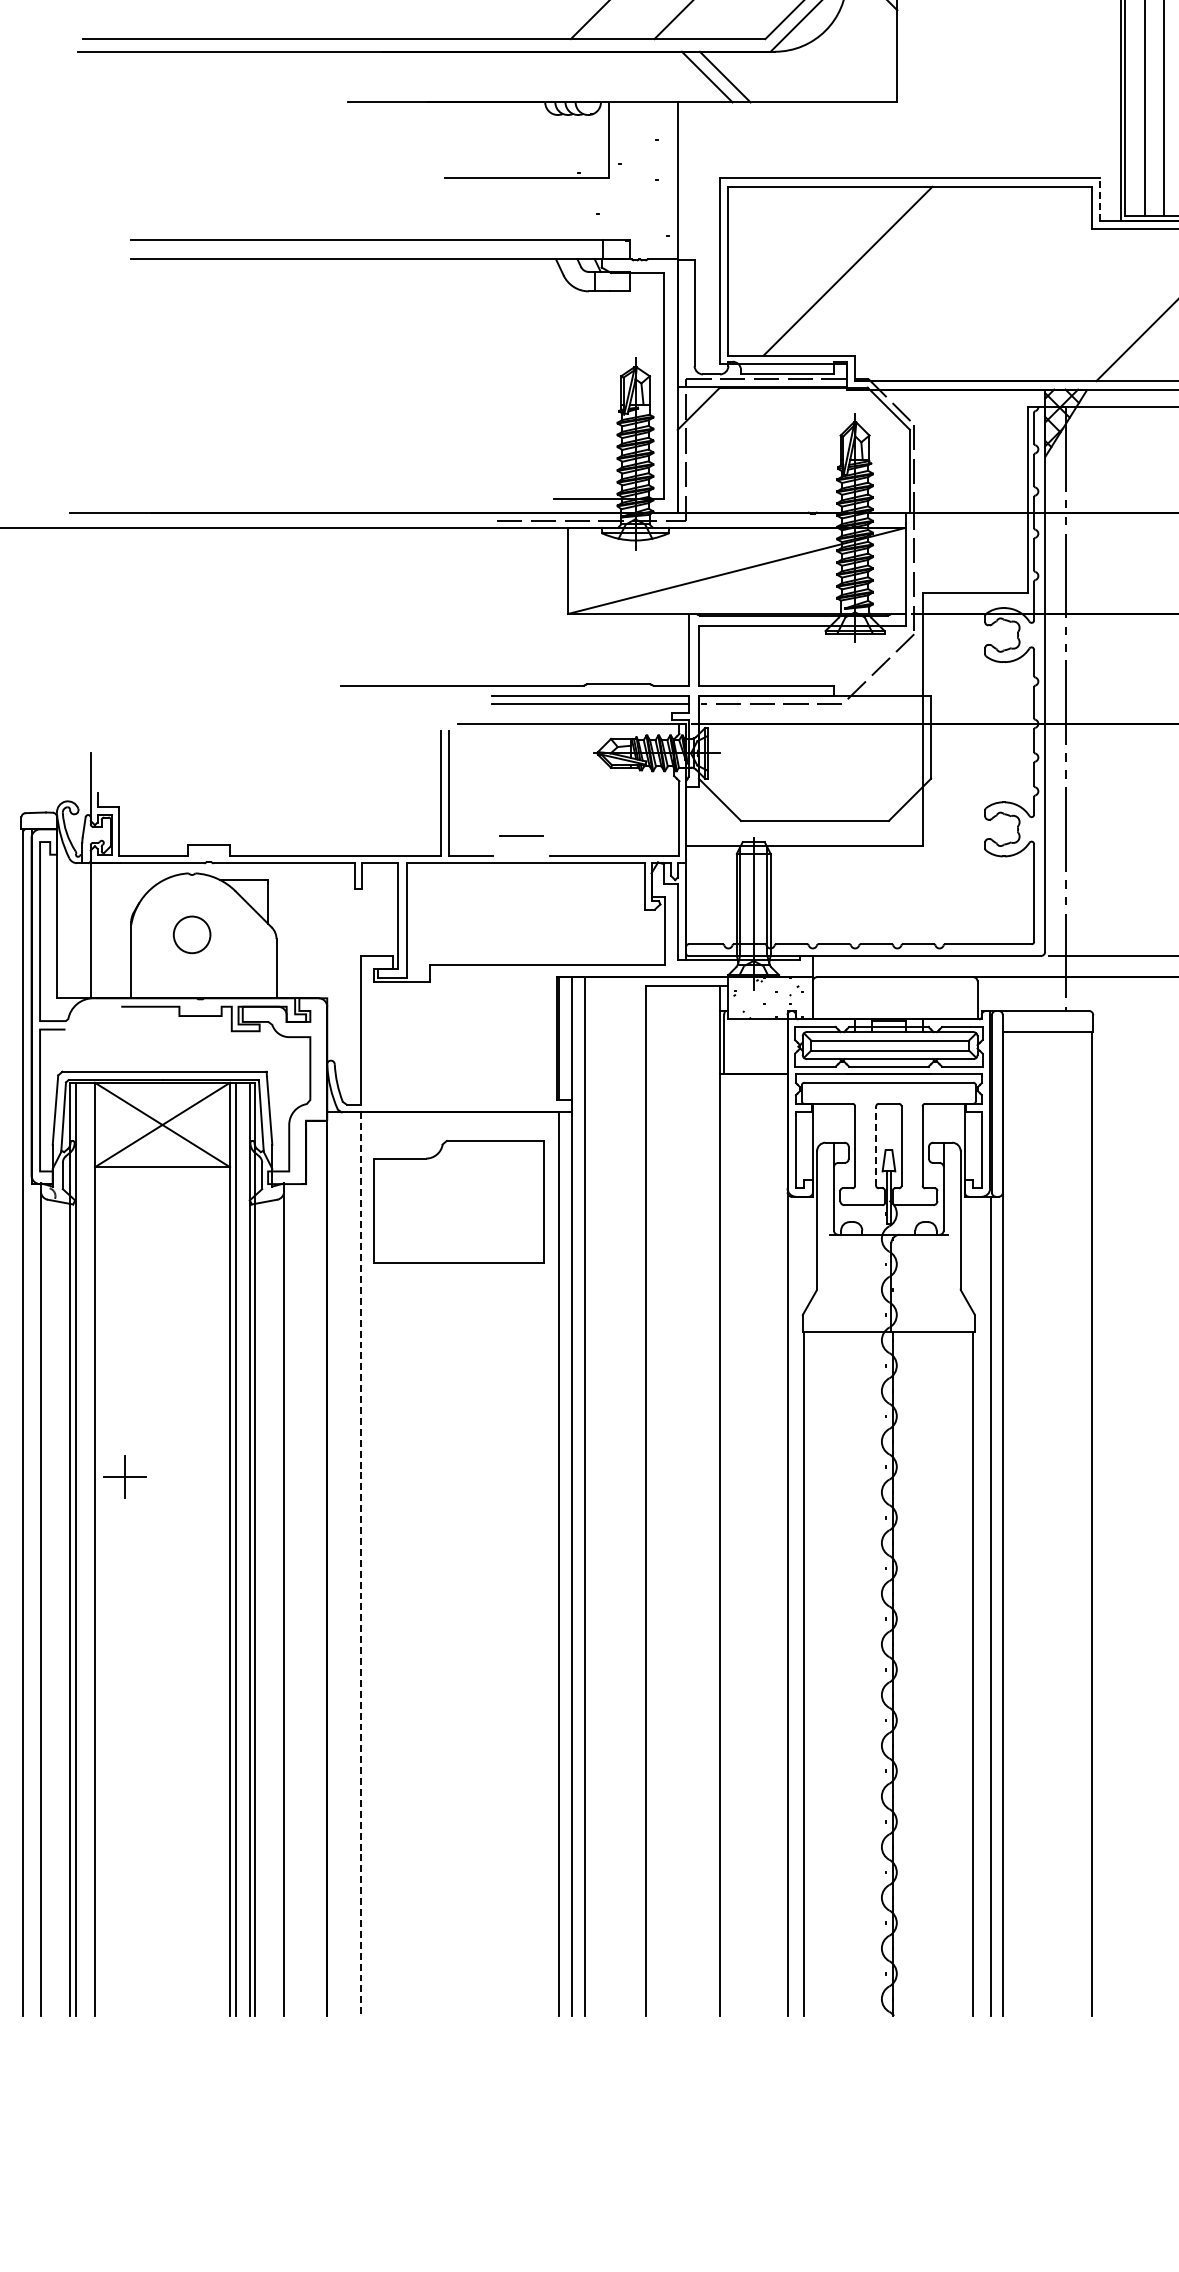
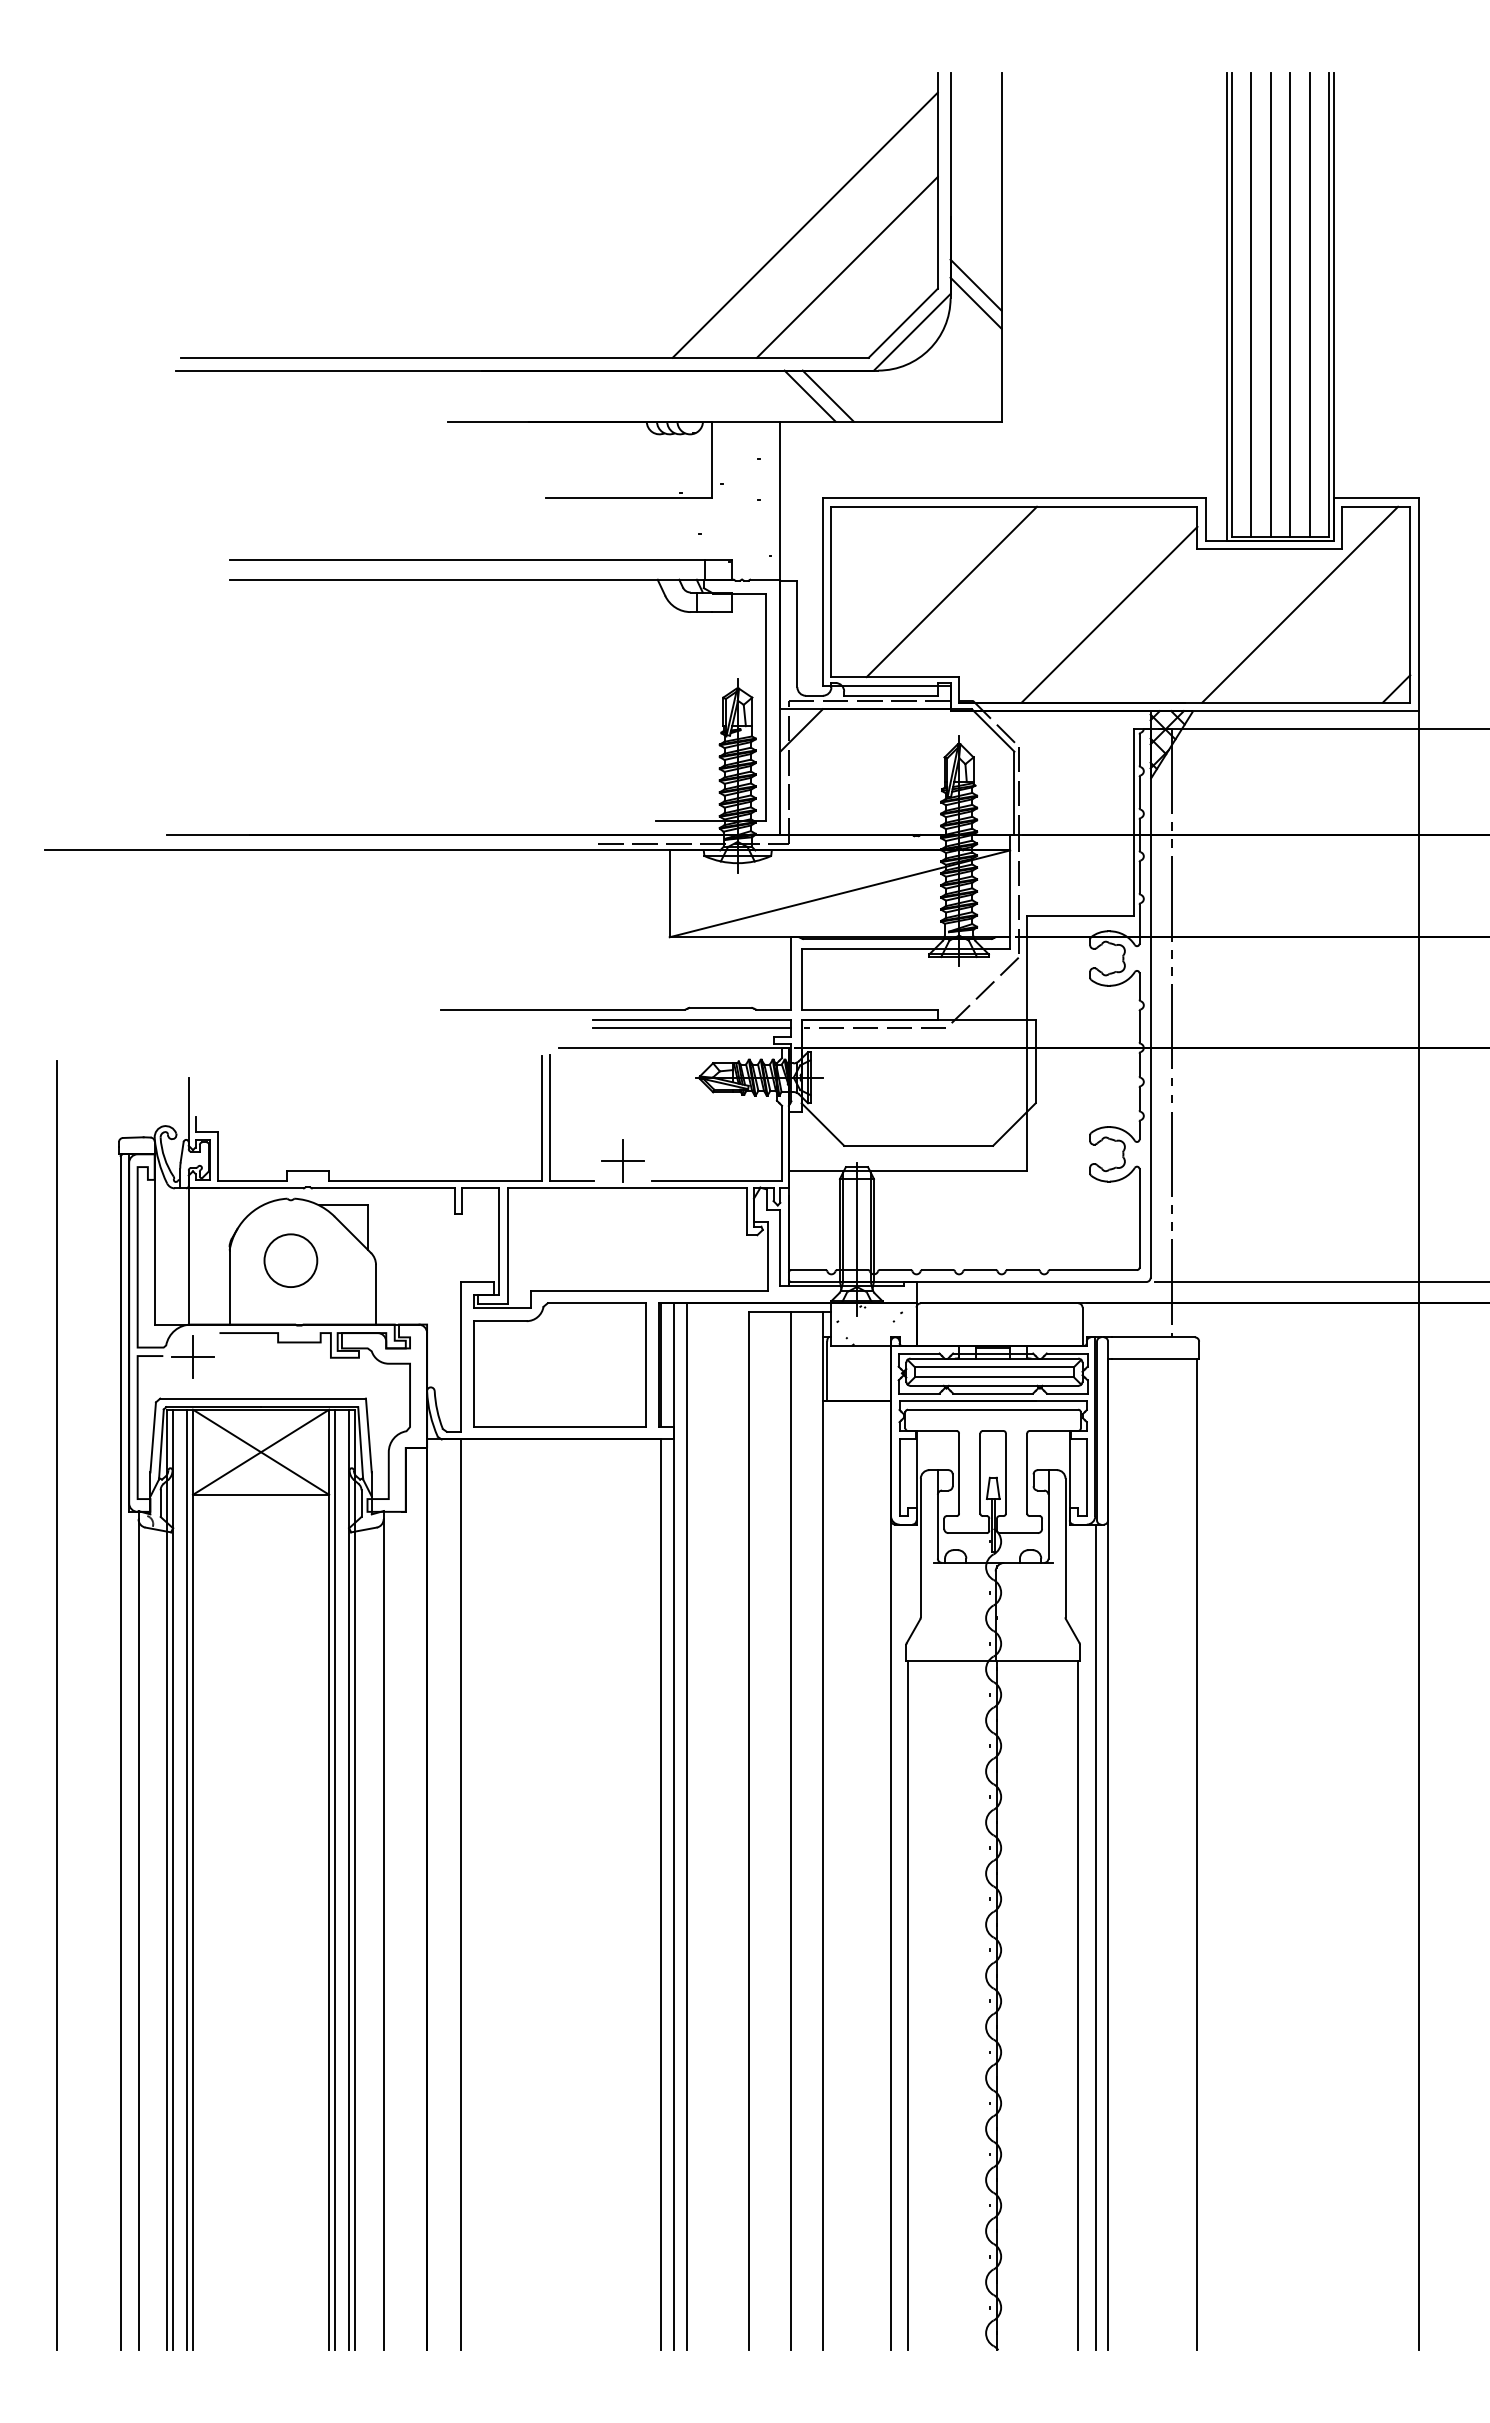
line: (1099, 199) -> (1205, 519), dashed -> solid
line: (1004, 293) -> (1109, 614), added
line: (521, 835) -> (622, 1160), added
circle: (191, 934) -> (290, 1260), size x1.43
line: (876, 1146) -> (980, 1473), dashed -> solid
part: (458, 1201) -> (559, 1364), moved
part: (124, 1476) -> (192, 1356), moved
line: (687, 1500) -> (790, 1830), added
line: (89, 1548) -> (187, 1879), added
line: (361, 1564) -> (461, 1895), dashed -> solid

